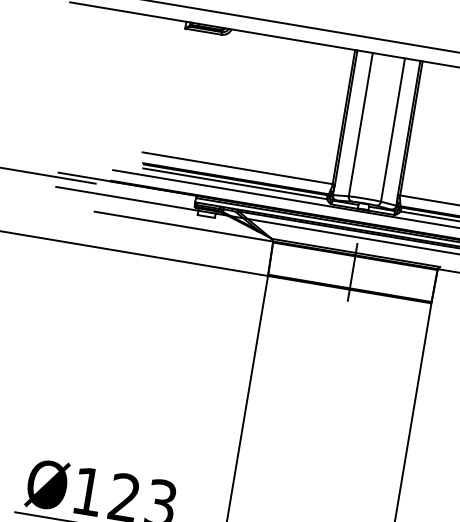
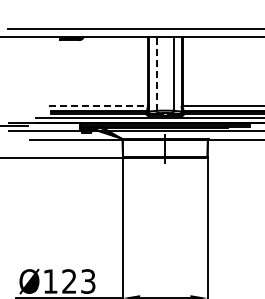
line: (360, 124) -> (156, 73), solid -> dashed
line: (239, 169) -> (99, 106), solid -> dashed

